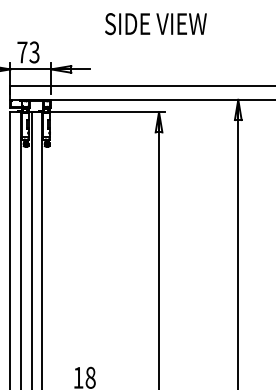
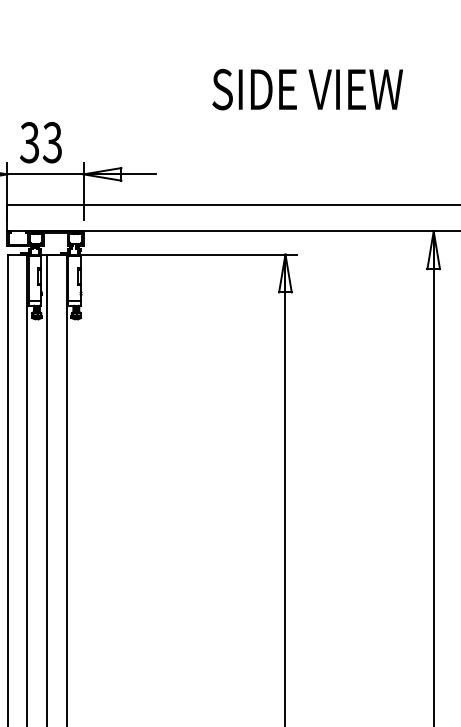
text: (155, 24) -> (306, 90), moved
text: (22, 52) -> (30, 142), 73 -> 33

